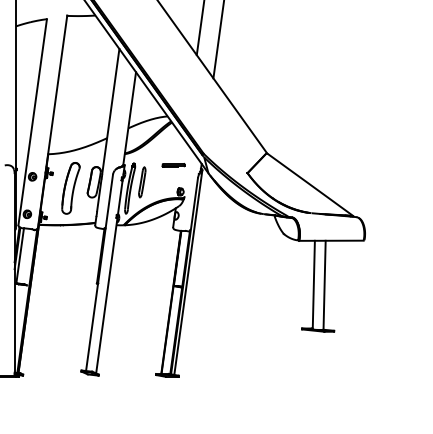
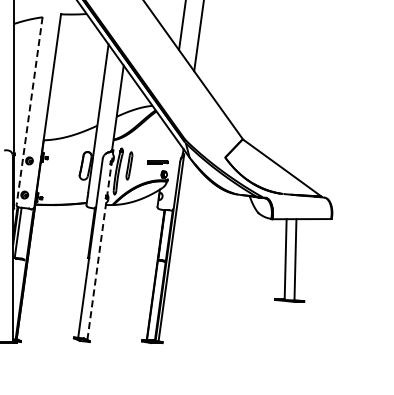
line: (32, 122) -> (29, 111), solid -> dashed
line: (173, 165) -> (157, 162), moved
part: (71, 188) -> (64, 171), removed
line: (110, 269) -> (100, 245), solid -> dashed

